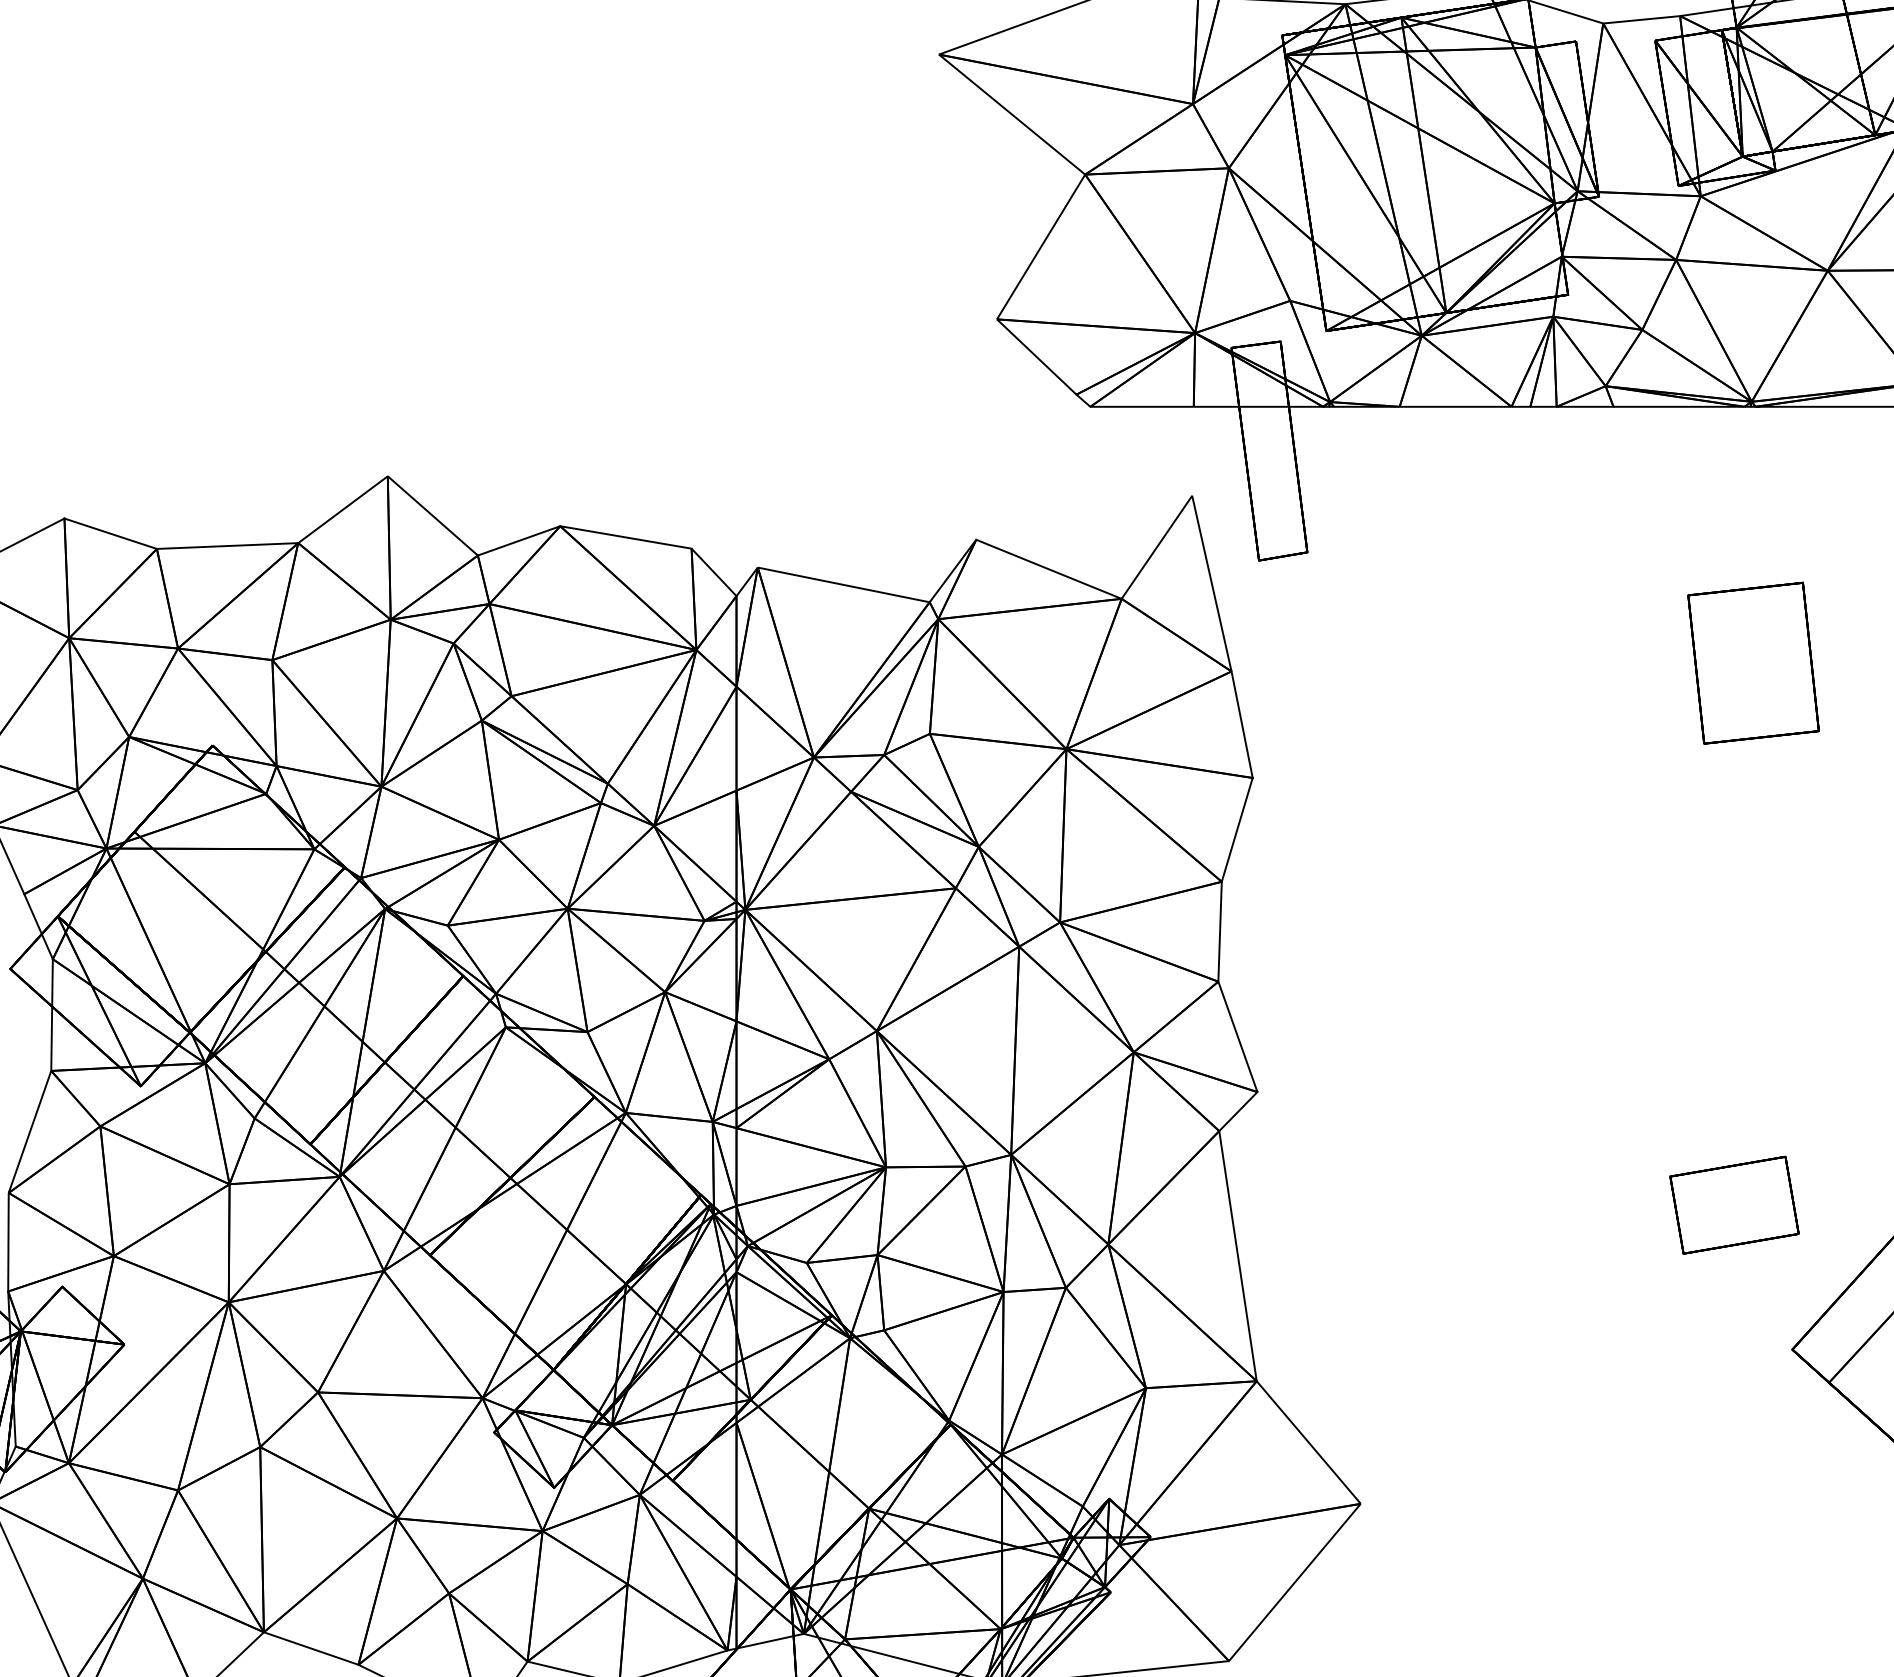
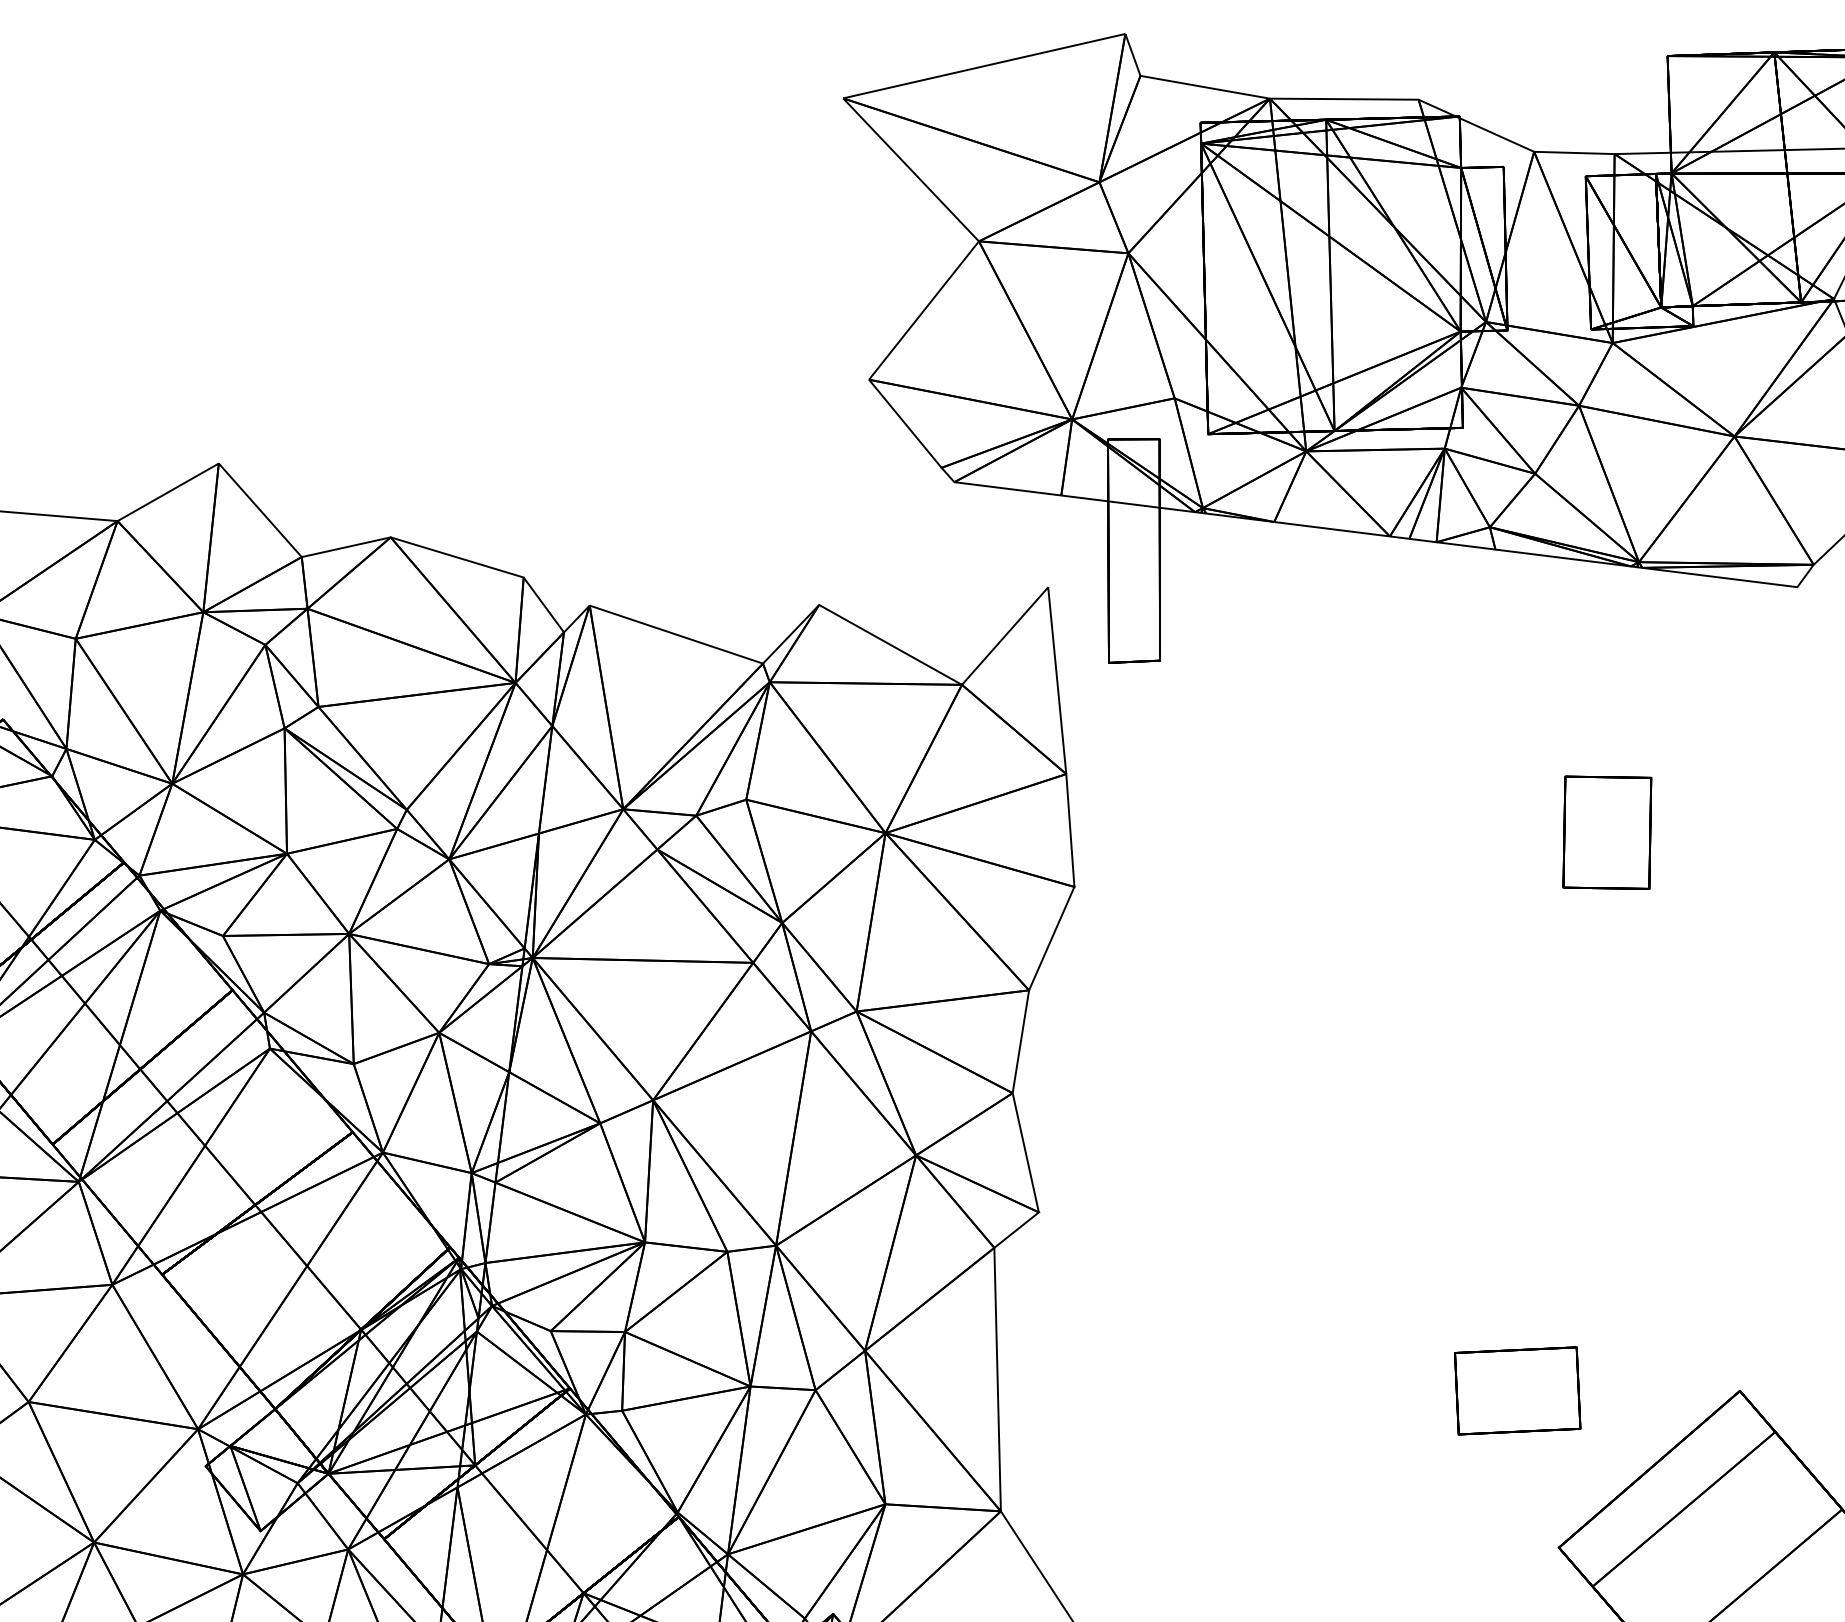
part: (1753, 662) -> (1607, 832), size x0.71

